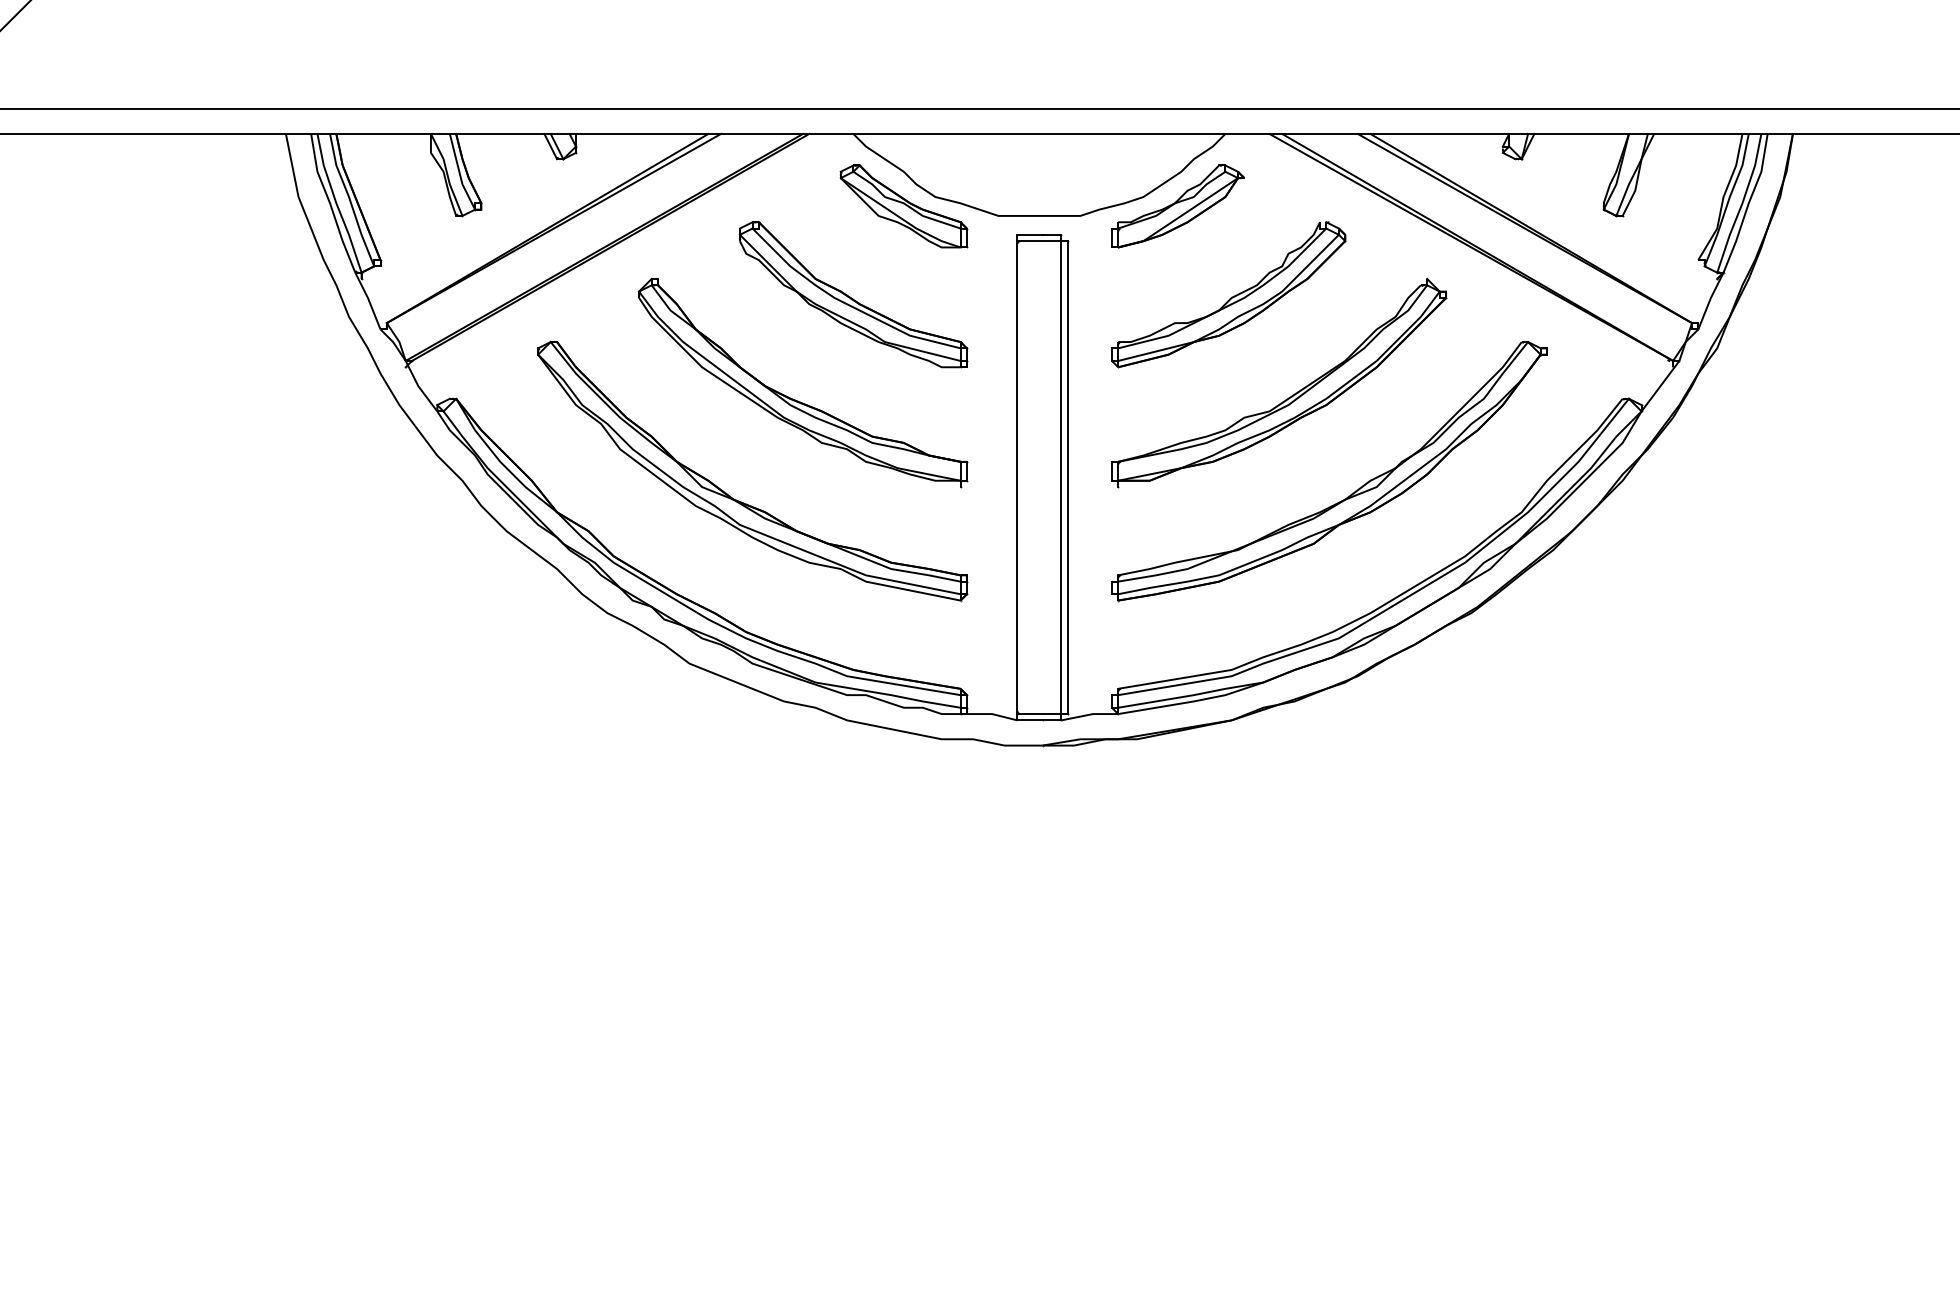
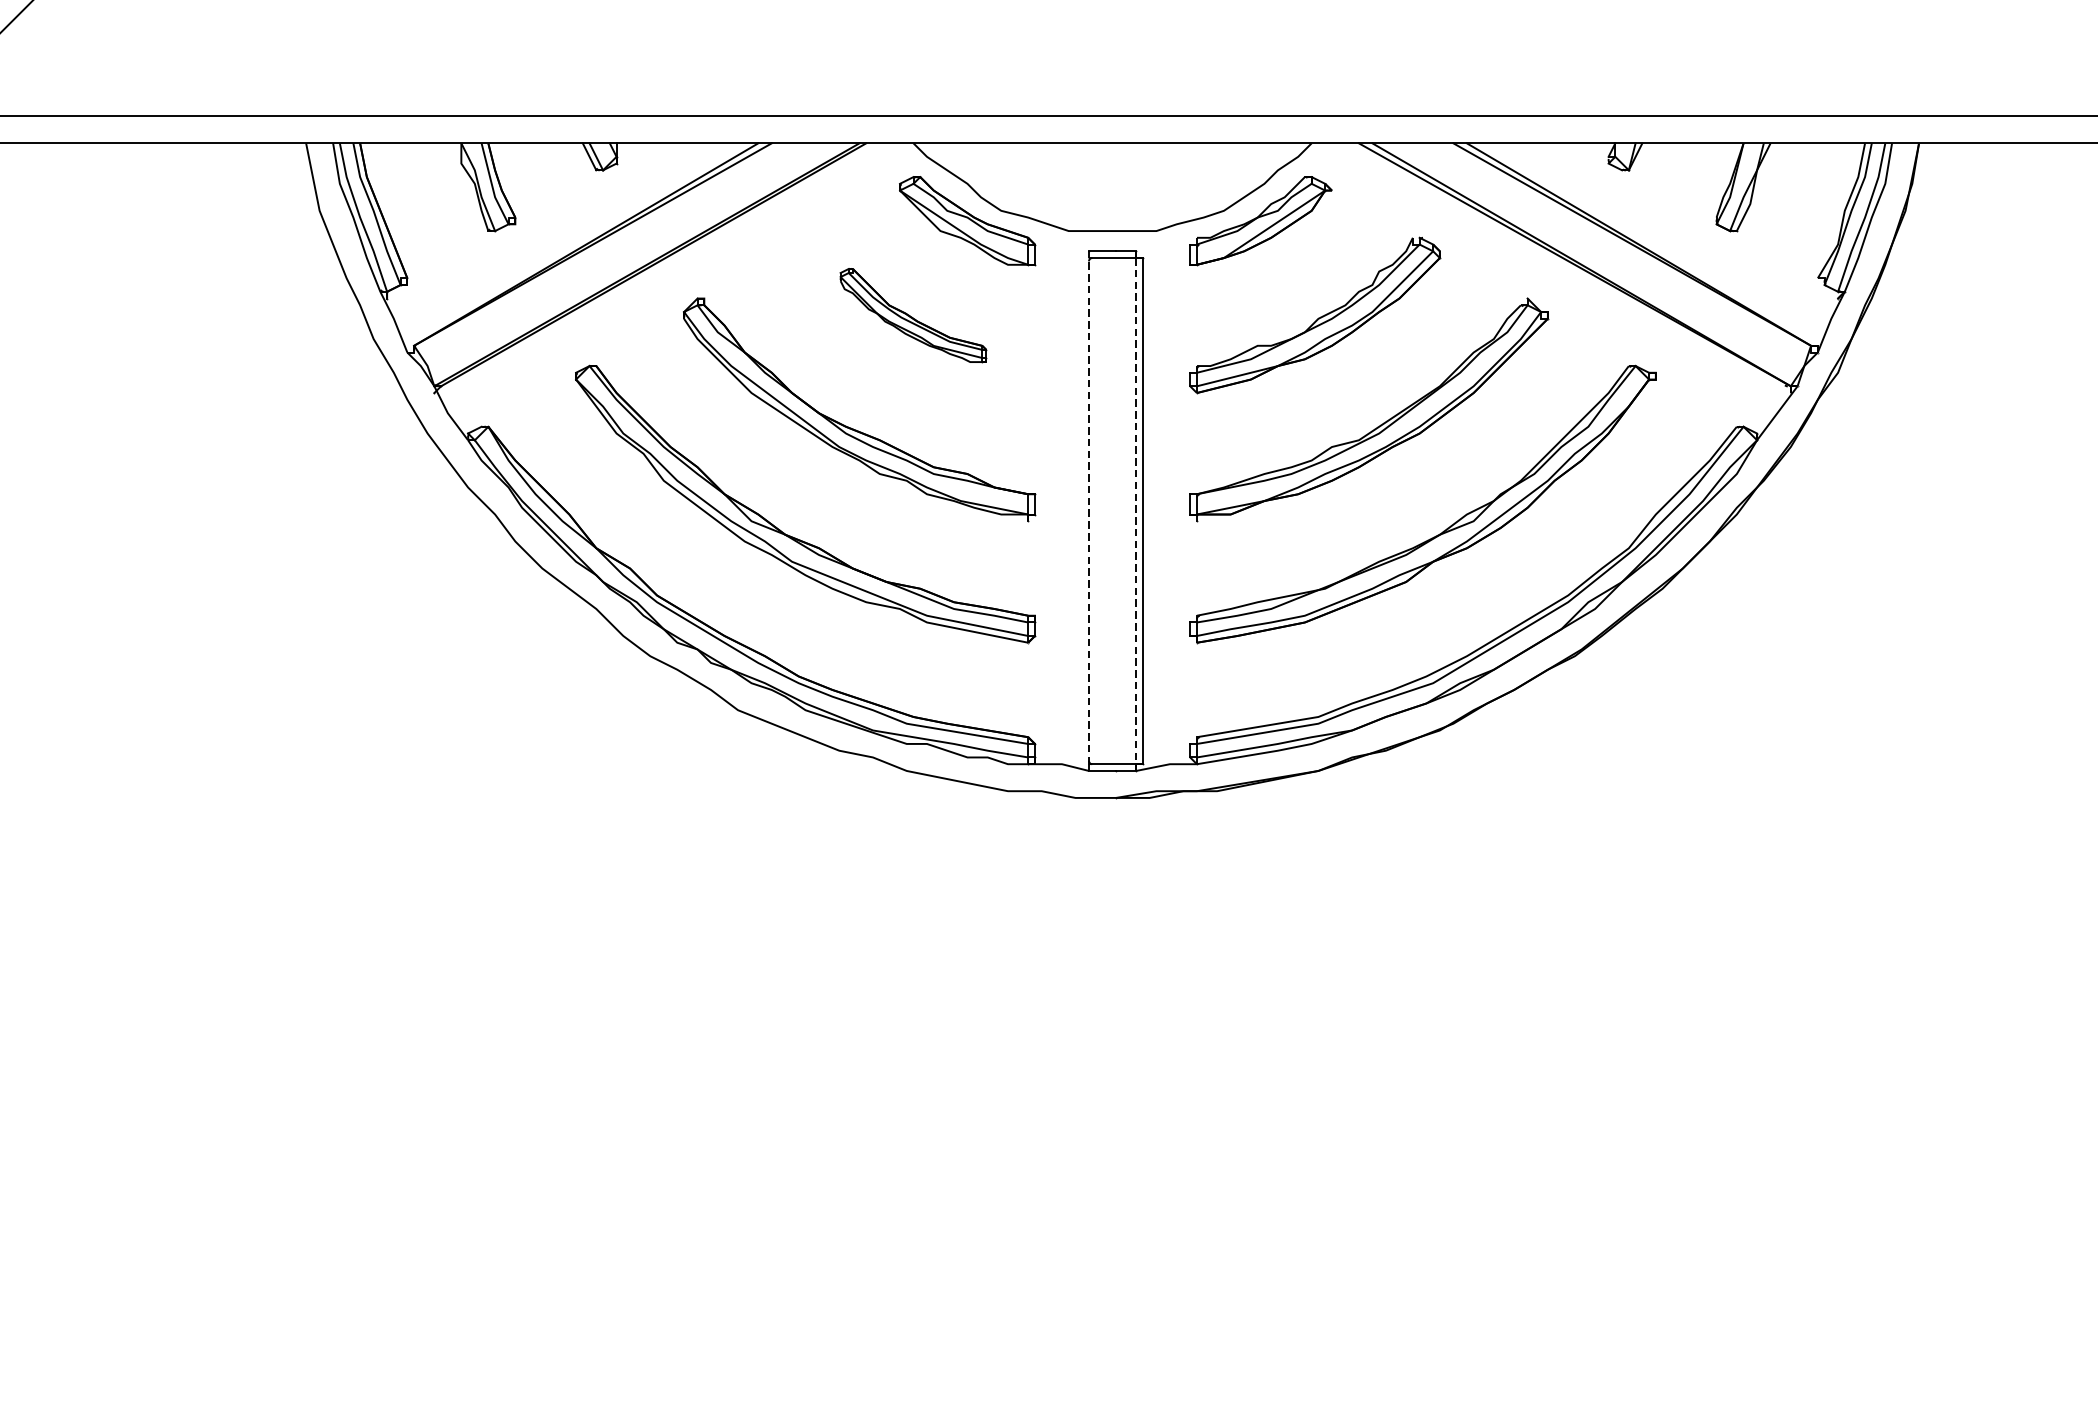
part: (853, 294) -> (913, 315), size x0.6
line: (1017, 477) -> (1089, 511), solid -> dashed
line: (1061, 478) -> (1136, 512), solid -> dashed

